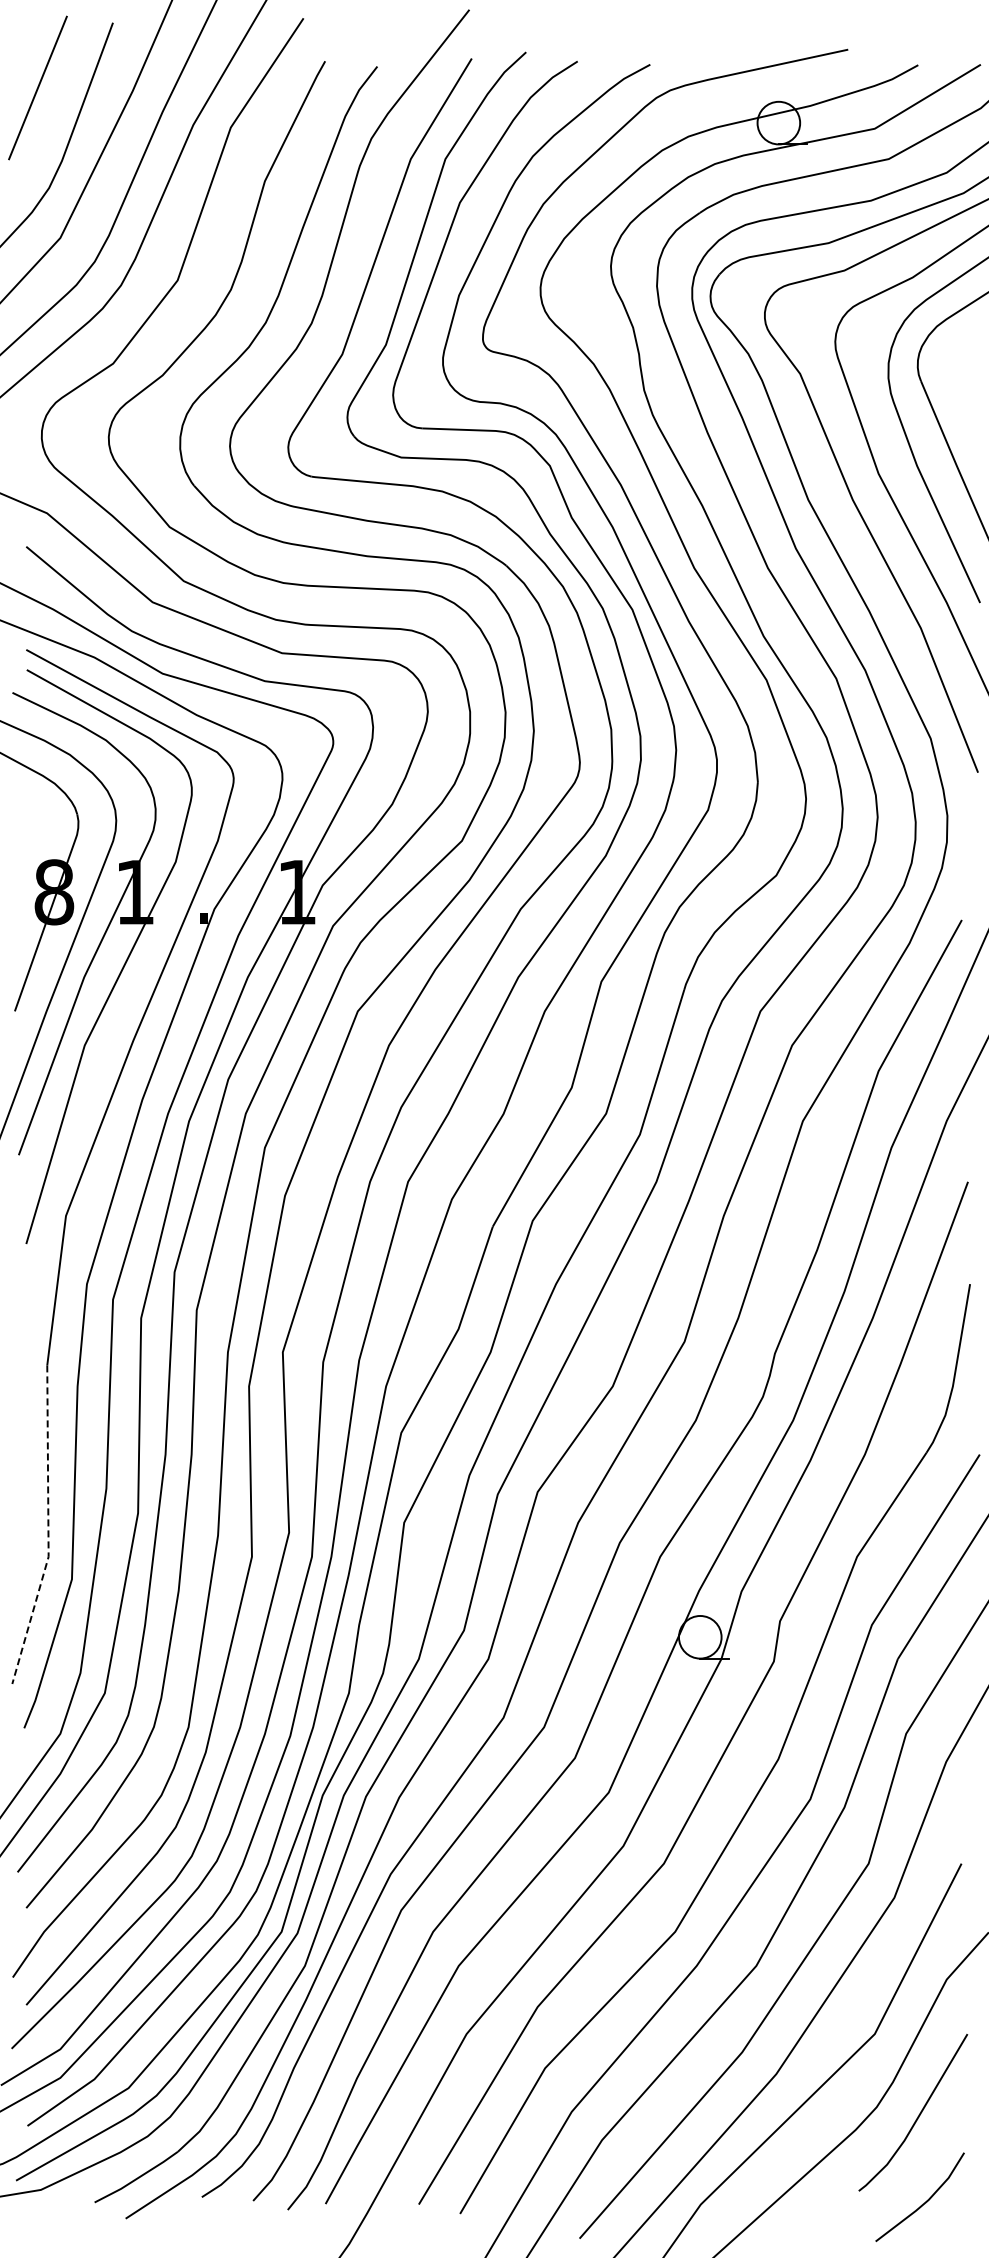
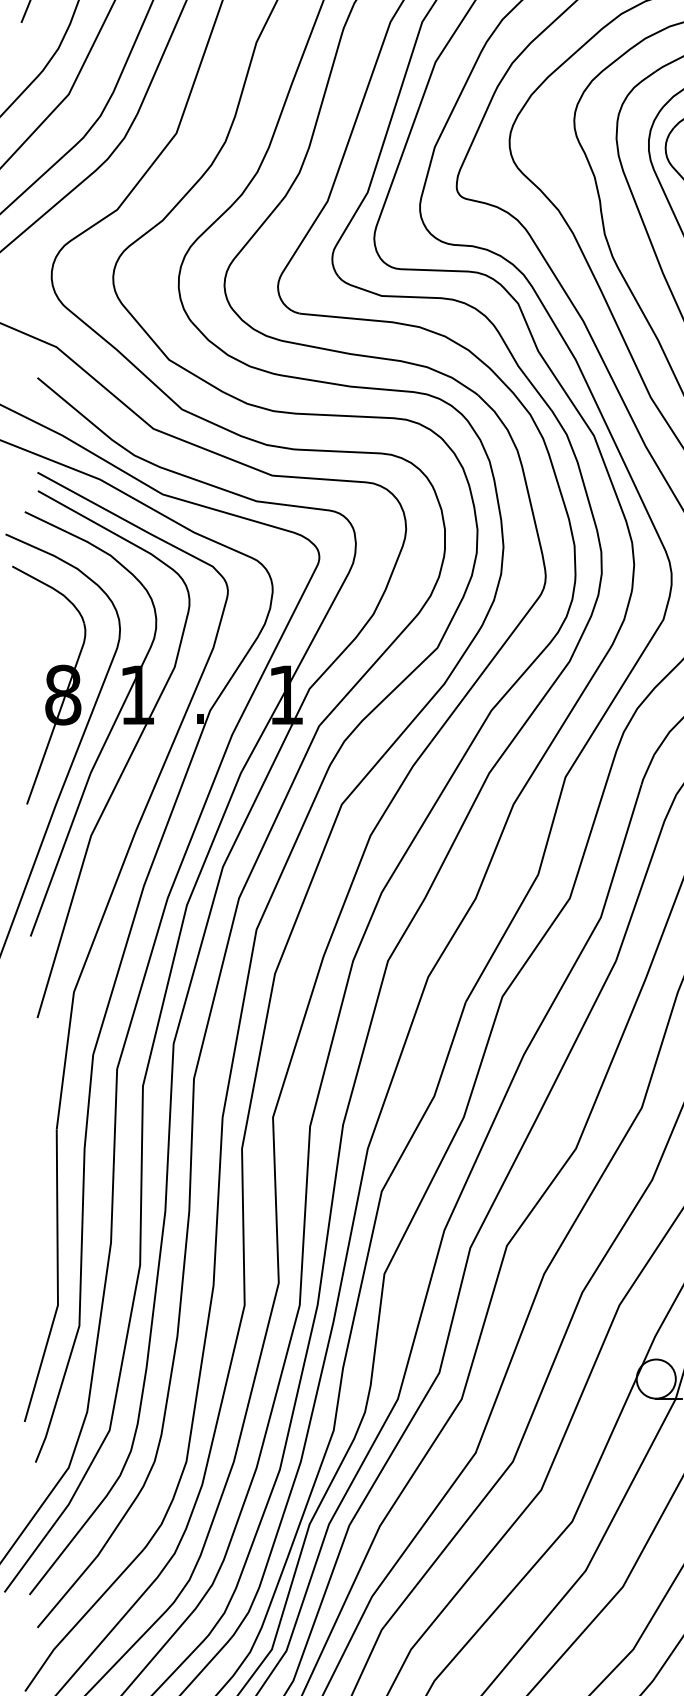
line: (48, 1527) -> (57, 1278), dashed -> solid

